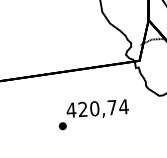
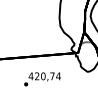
text: (93, 114) -> (42, 79), moved

